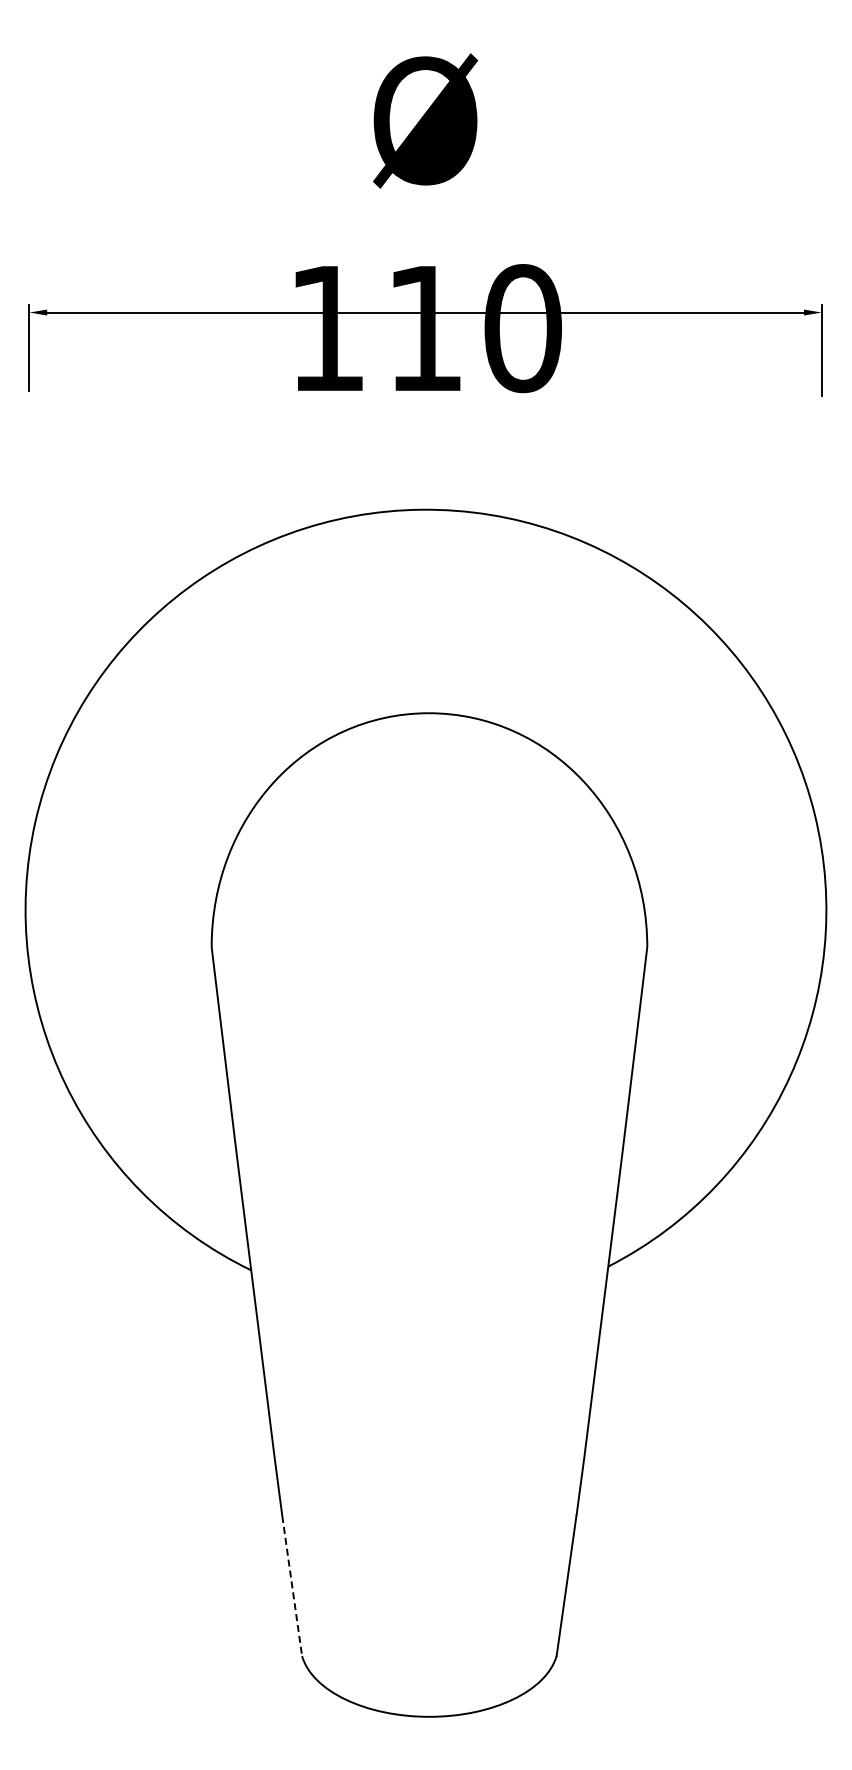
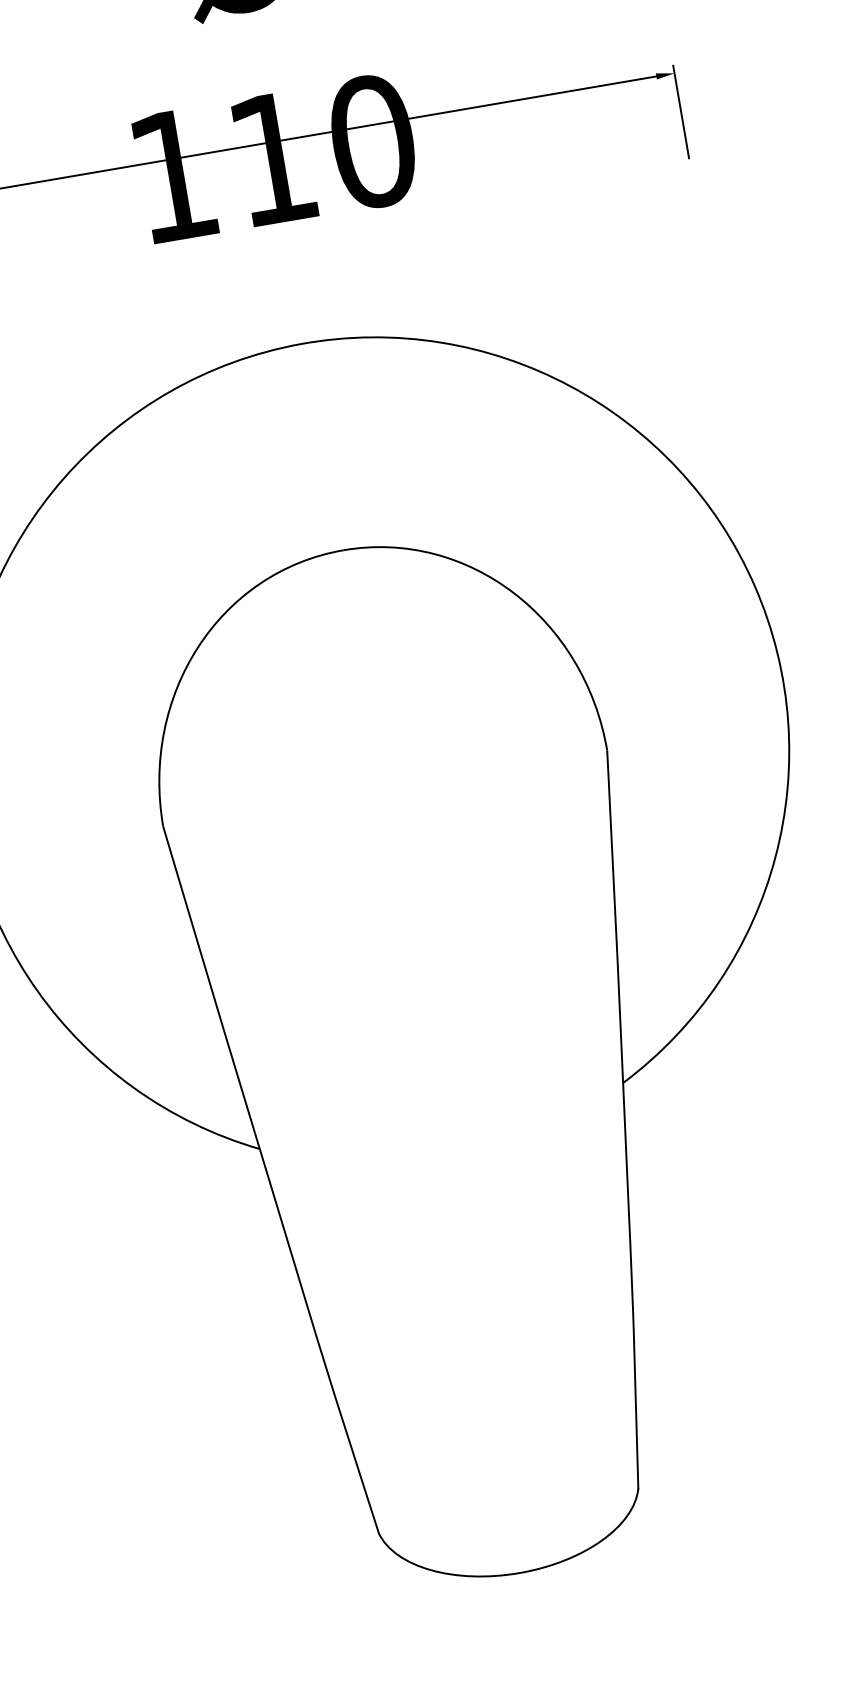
line: (292, 1586) -> (356, 1464), dashed -> solid

